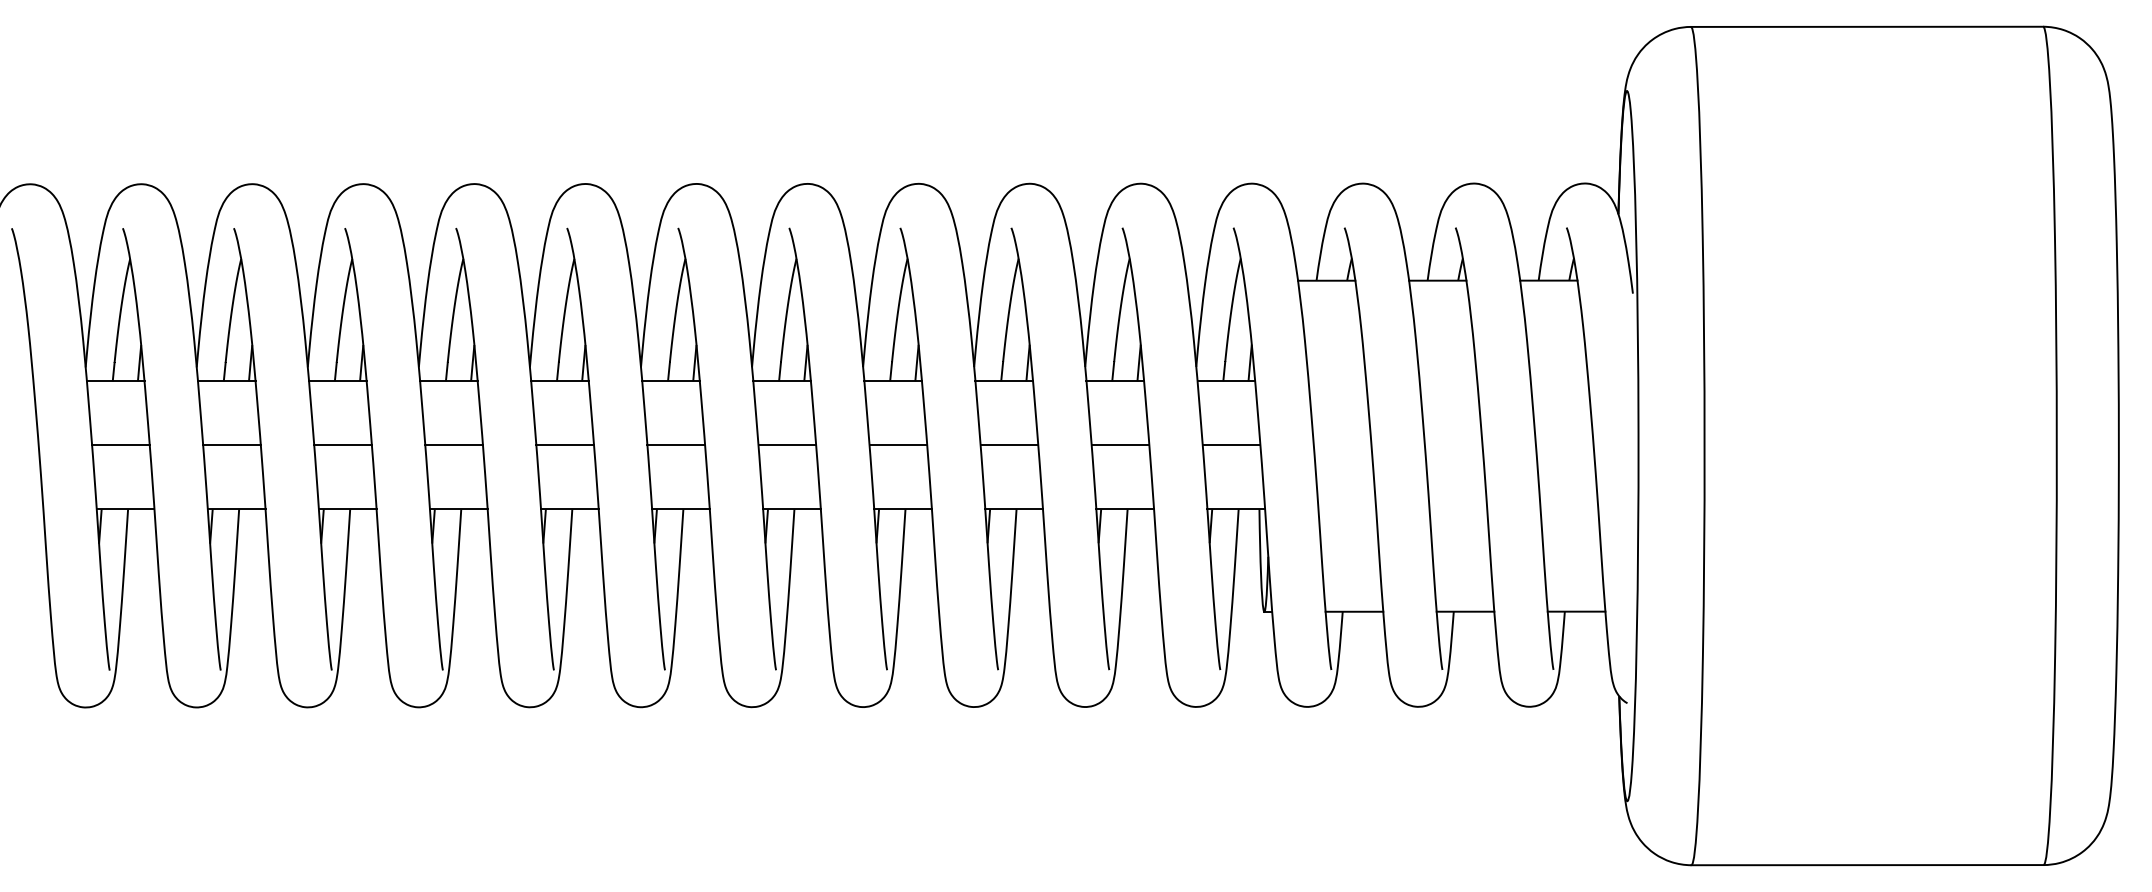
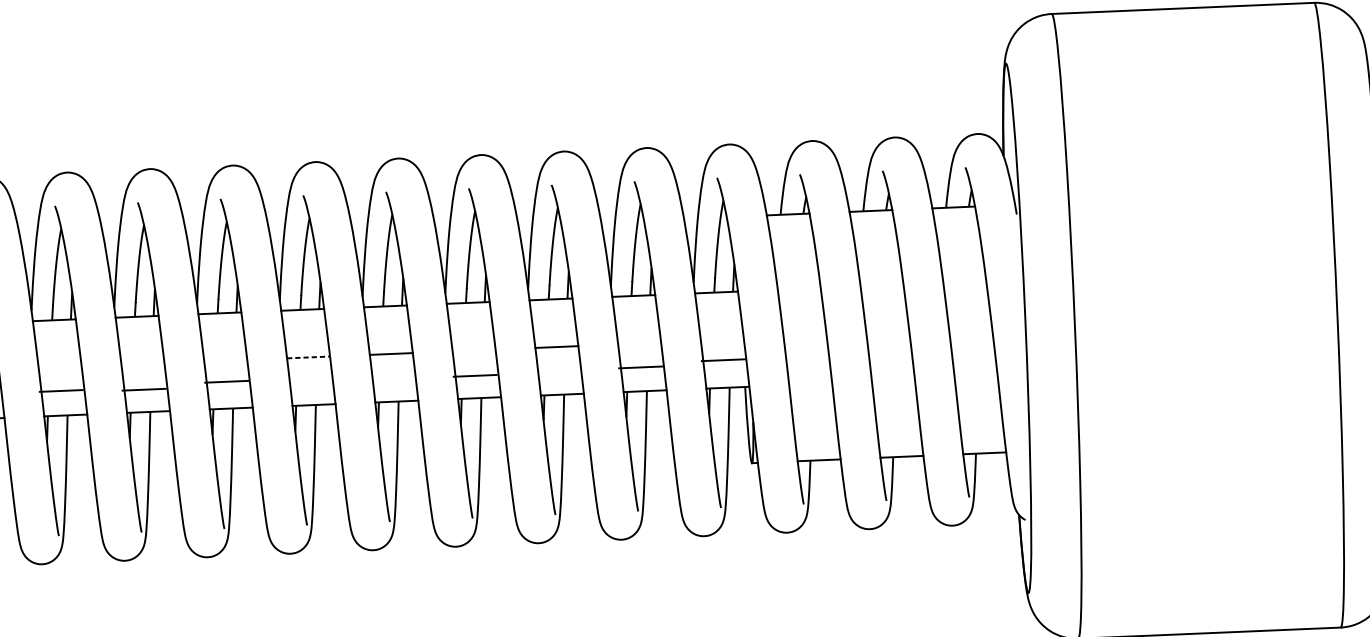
line: (342, 445) -> (60, 391), moved
line: (453, 445) -> (143, 389), moved
line: (565, 445) -> (226, 381), moved
line: (676, 445) -> (308, 357), solid -> dashed
line: (898, 445) -> (475, 376), moved
line: (1120, 445) -> (640, 367), moved
line: (1231, 445) -> (723, 360), moved

